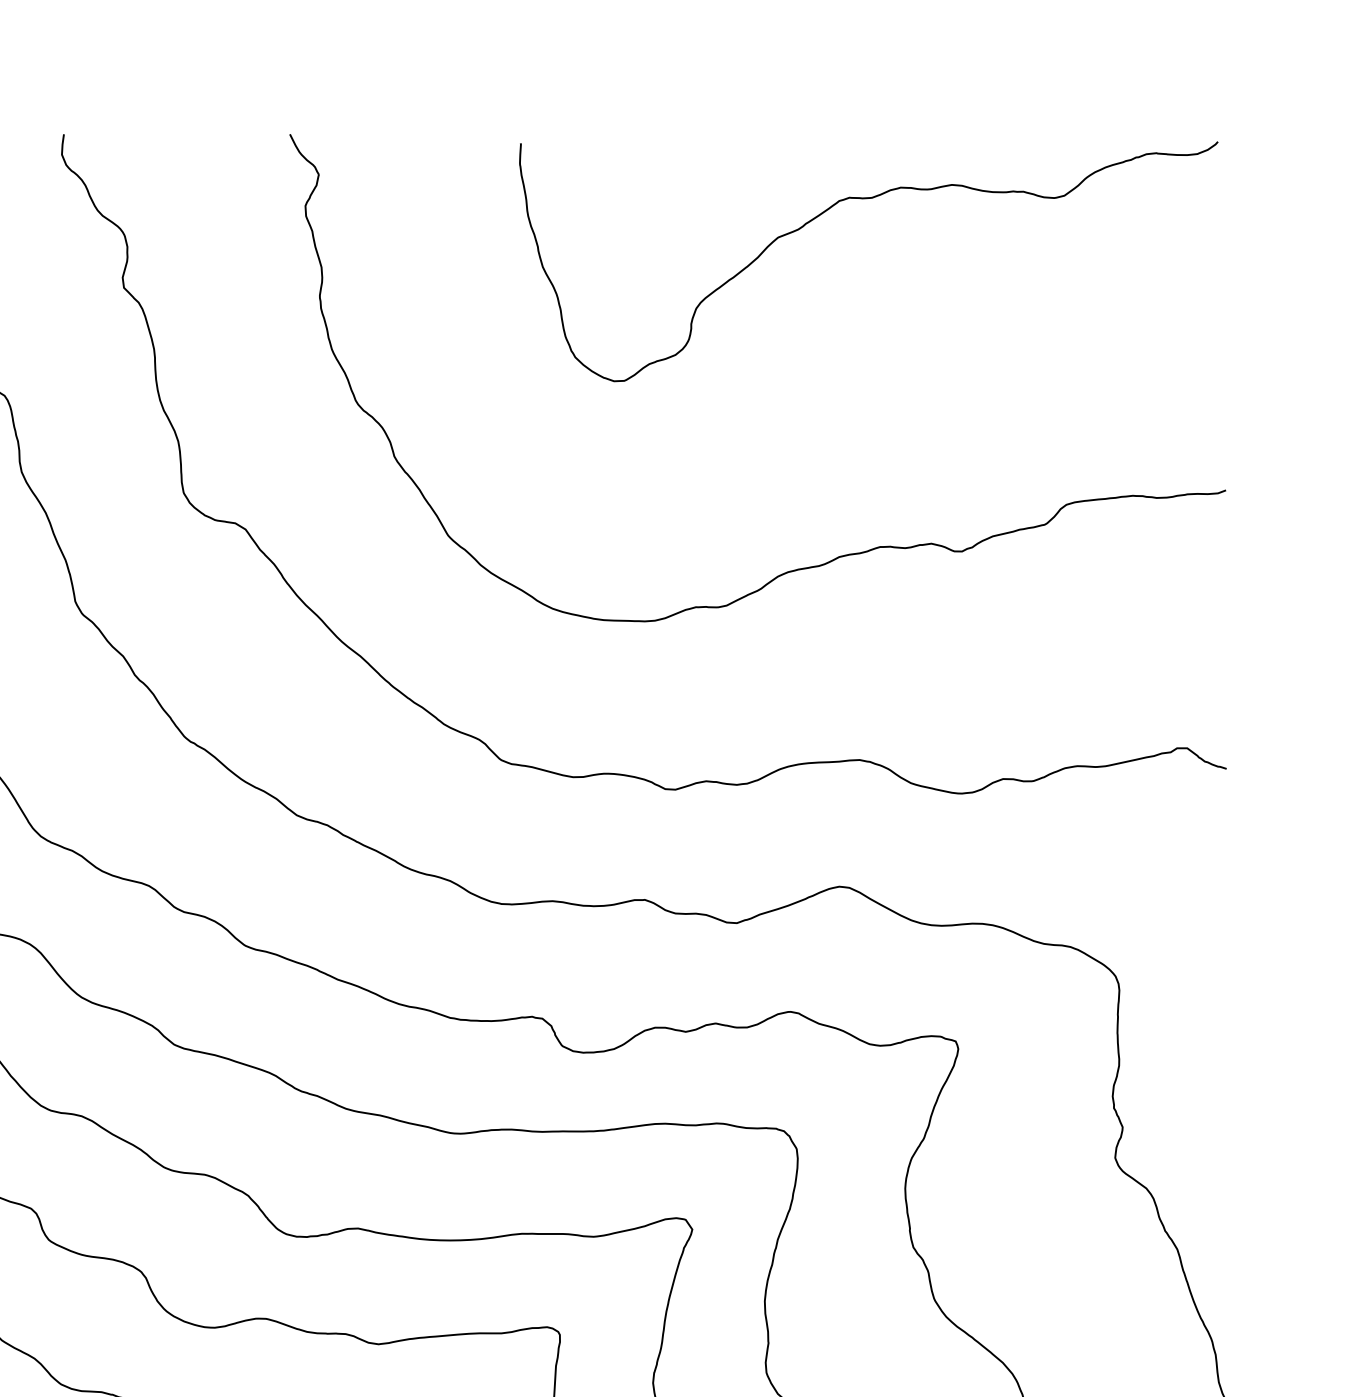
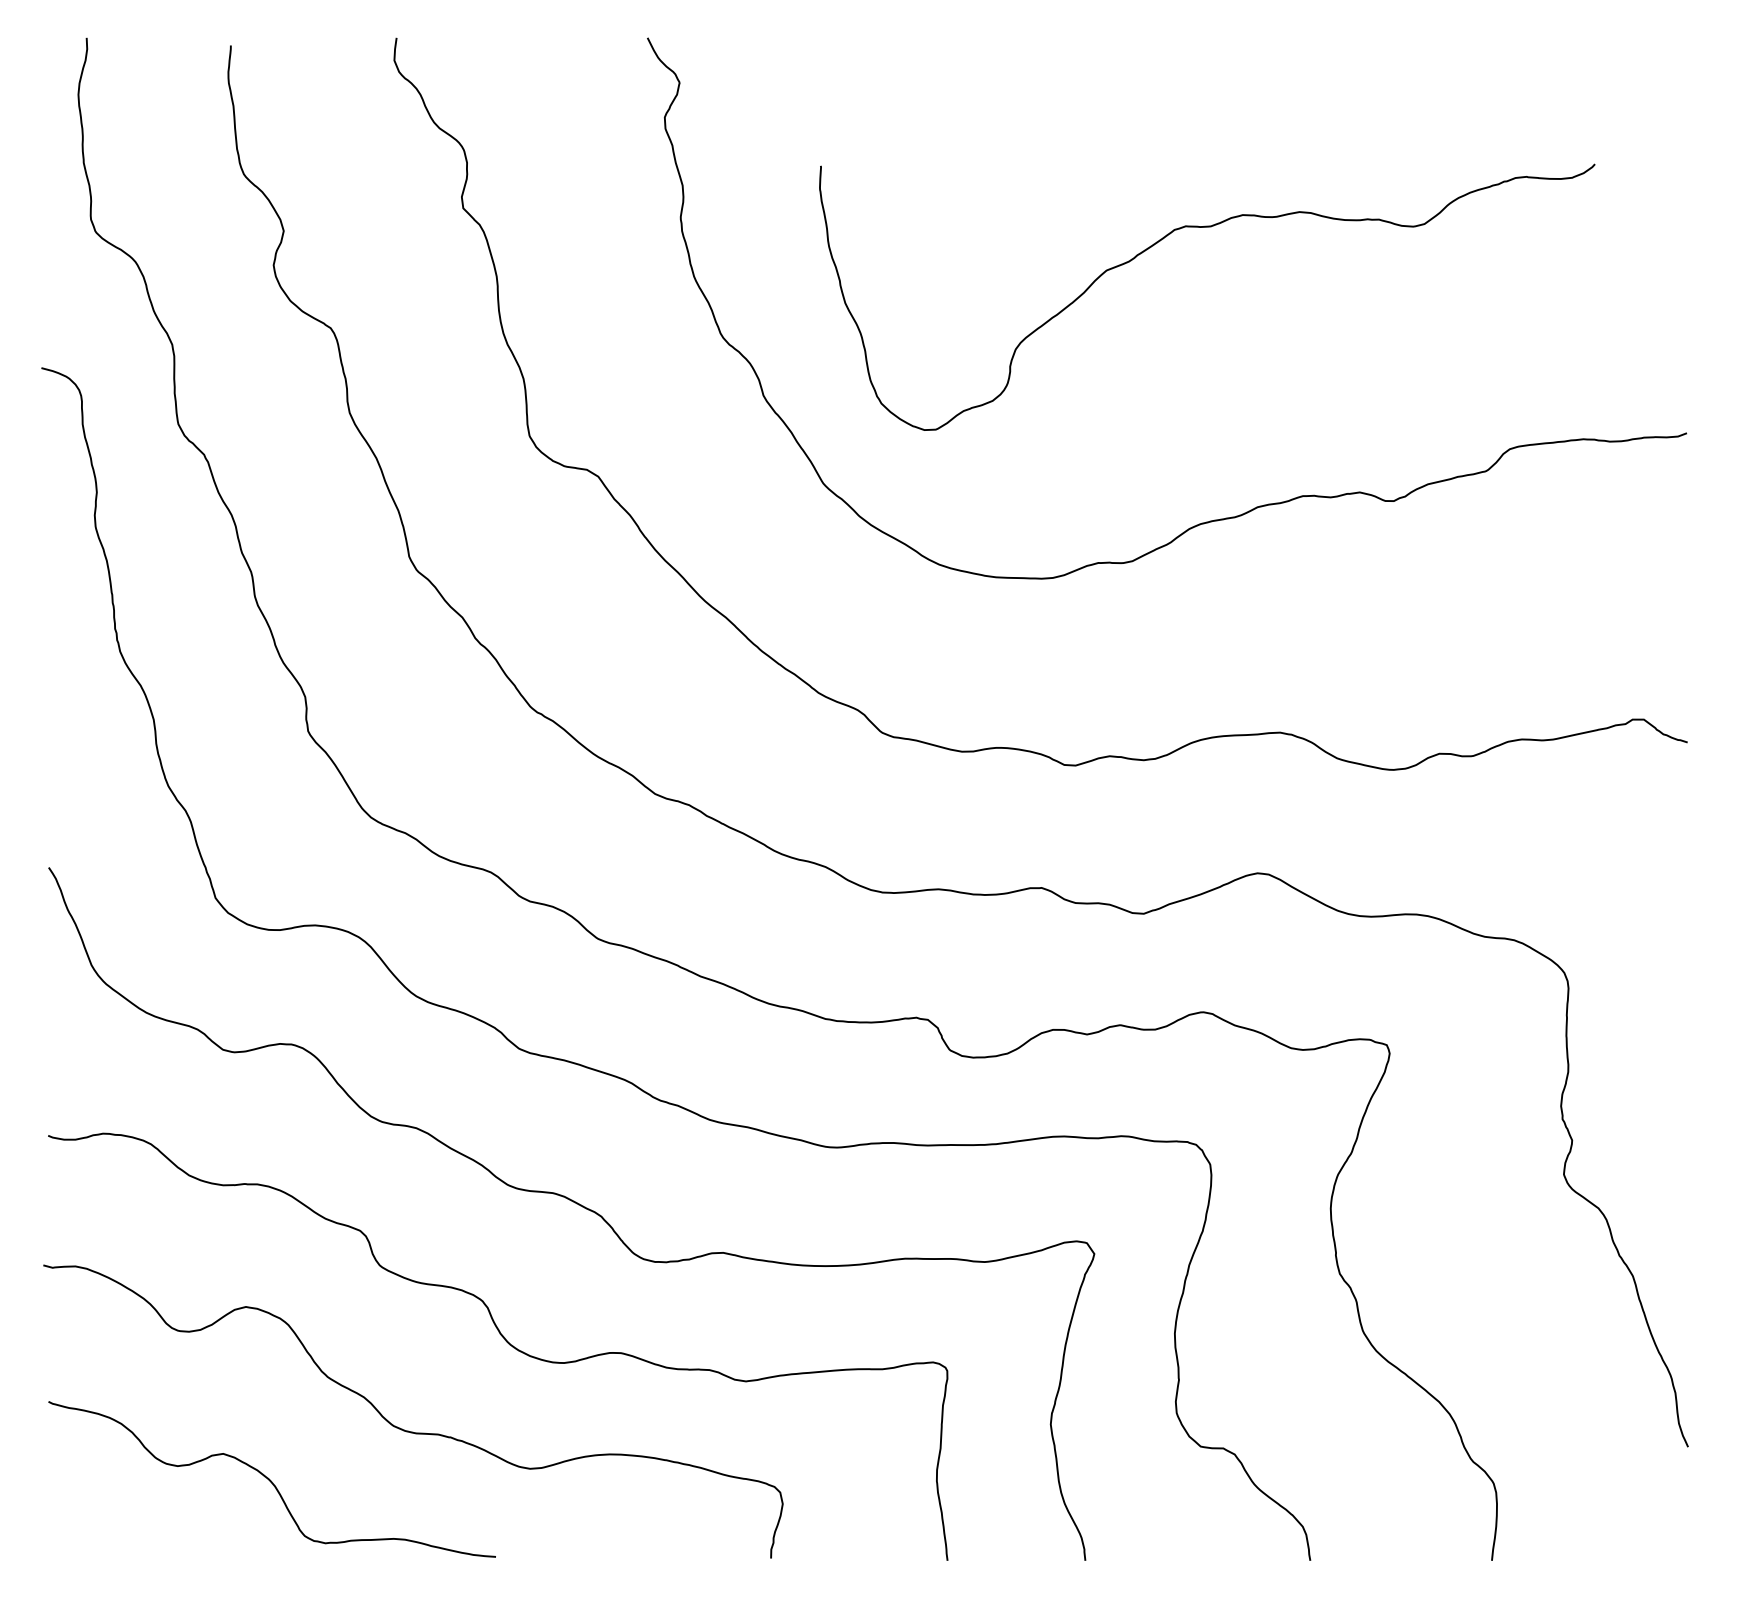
curve: (868, 198) -> (1207, 227), moved

